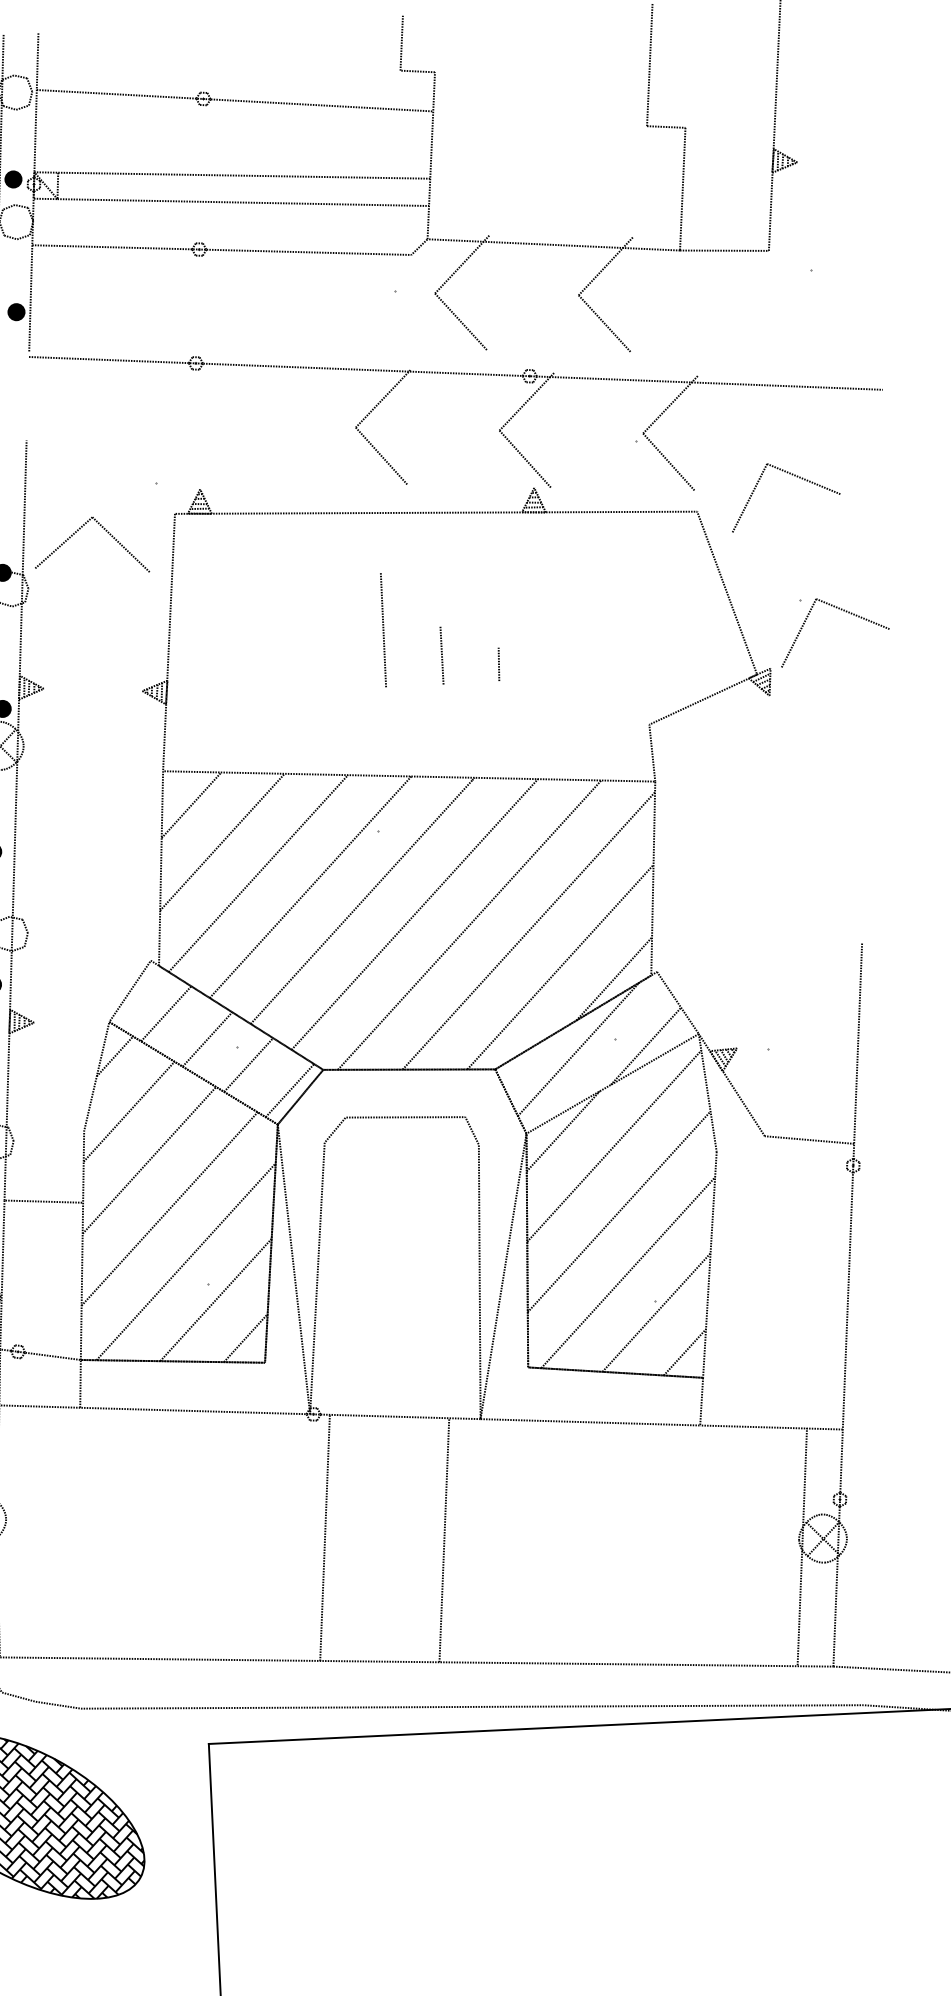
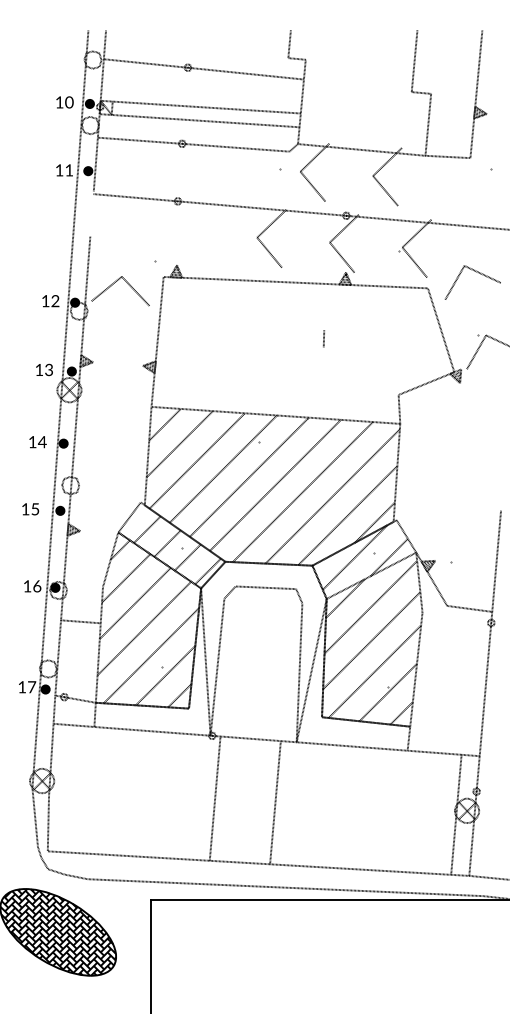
line: (383, 629) -> (266, 340), removed
line: (442, 654) -> (295, 354), removed
line: (497, 663) -> (323, 338), moved

